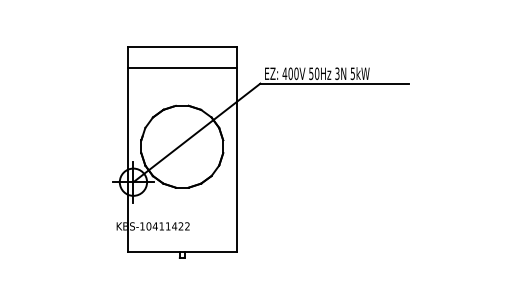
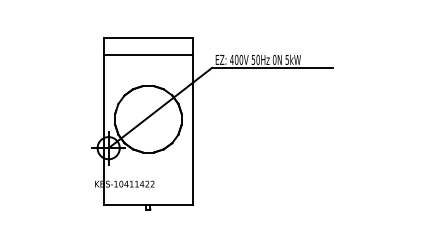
text: (337, 73) -> (274, 59), 3N -> 0N

